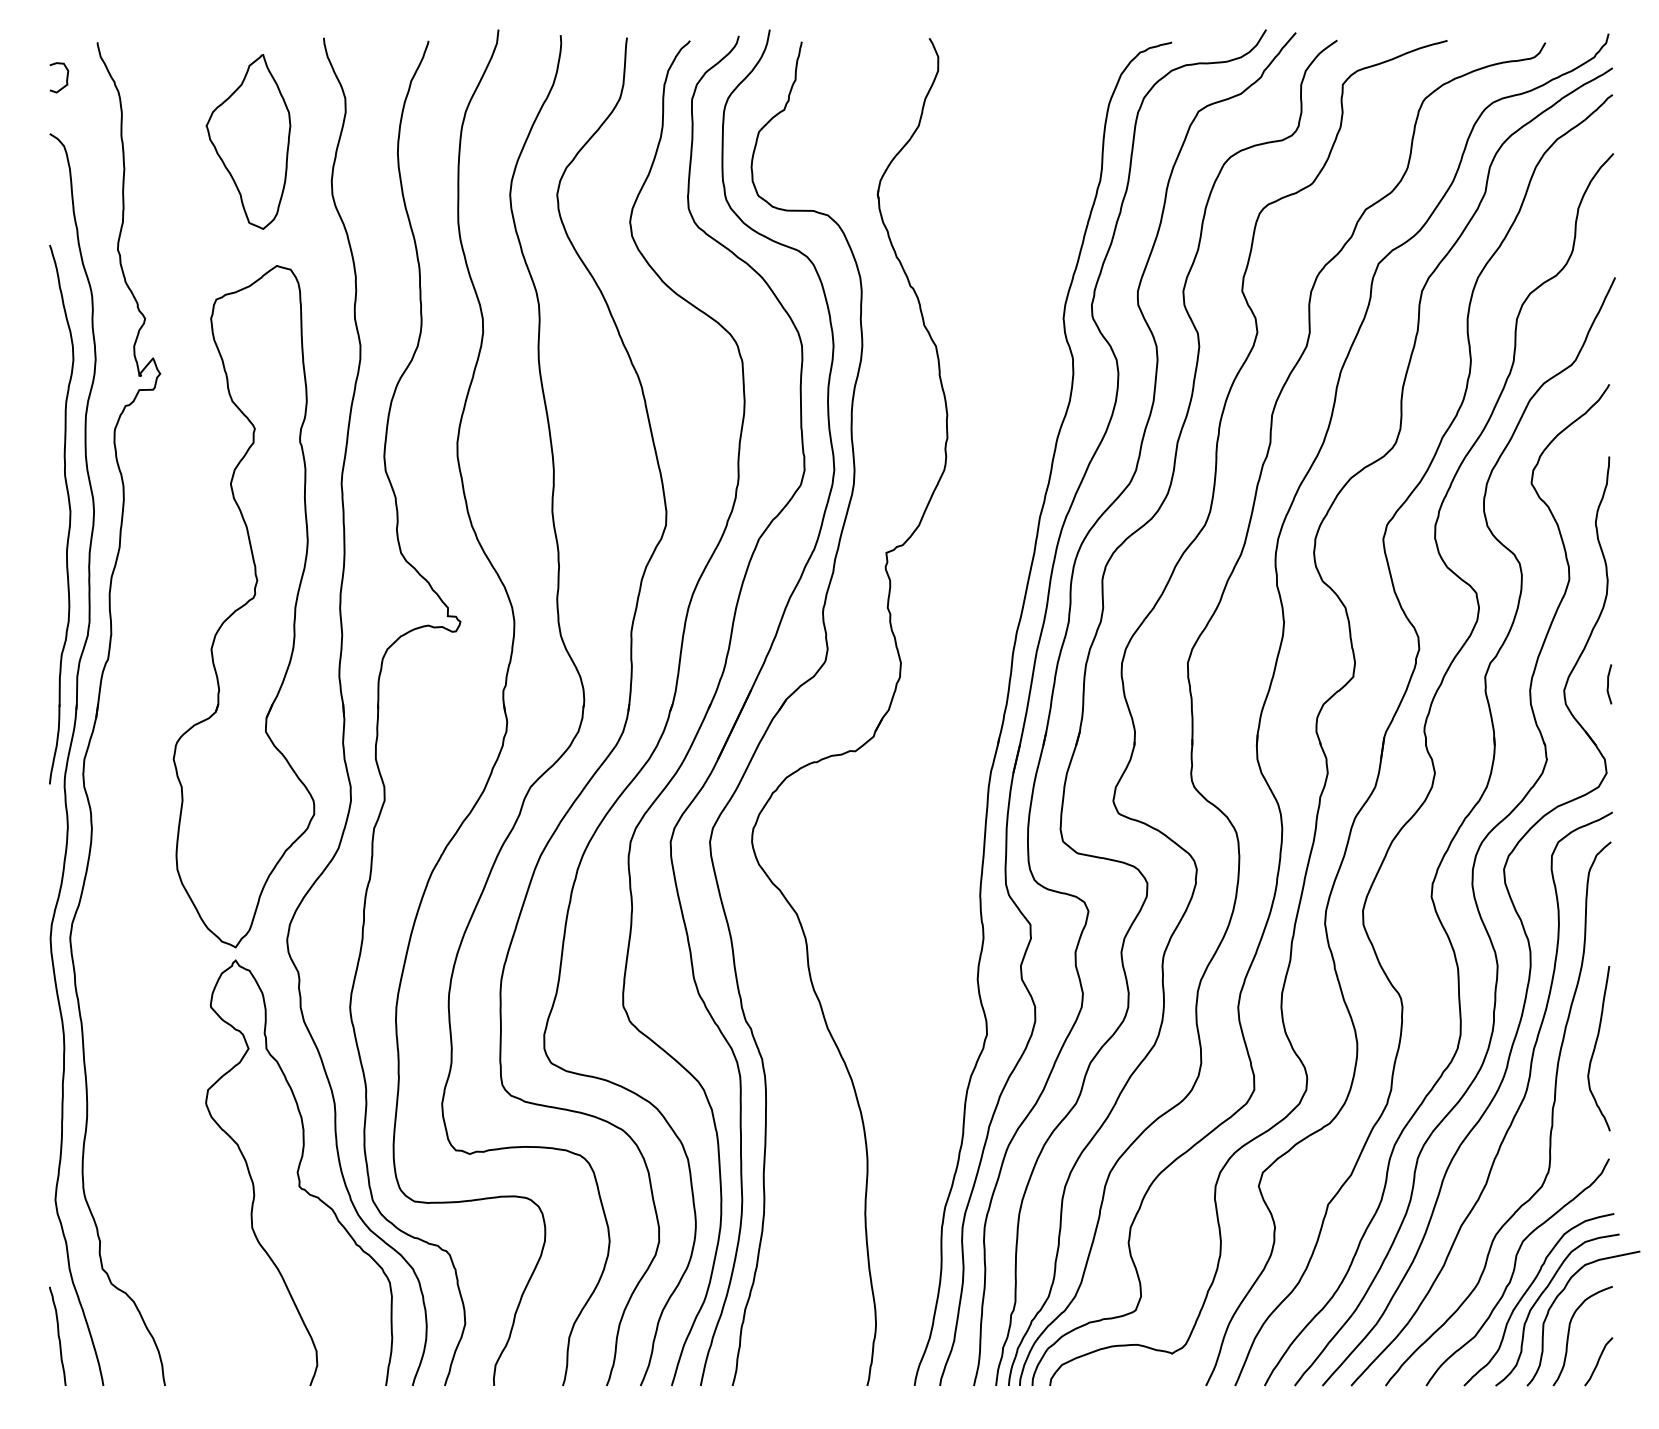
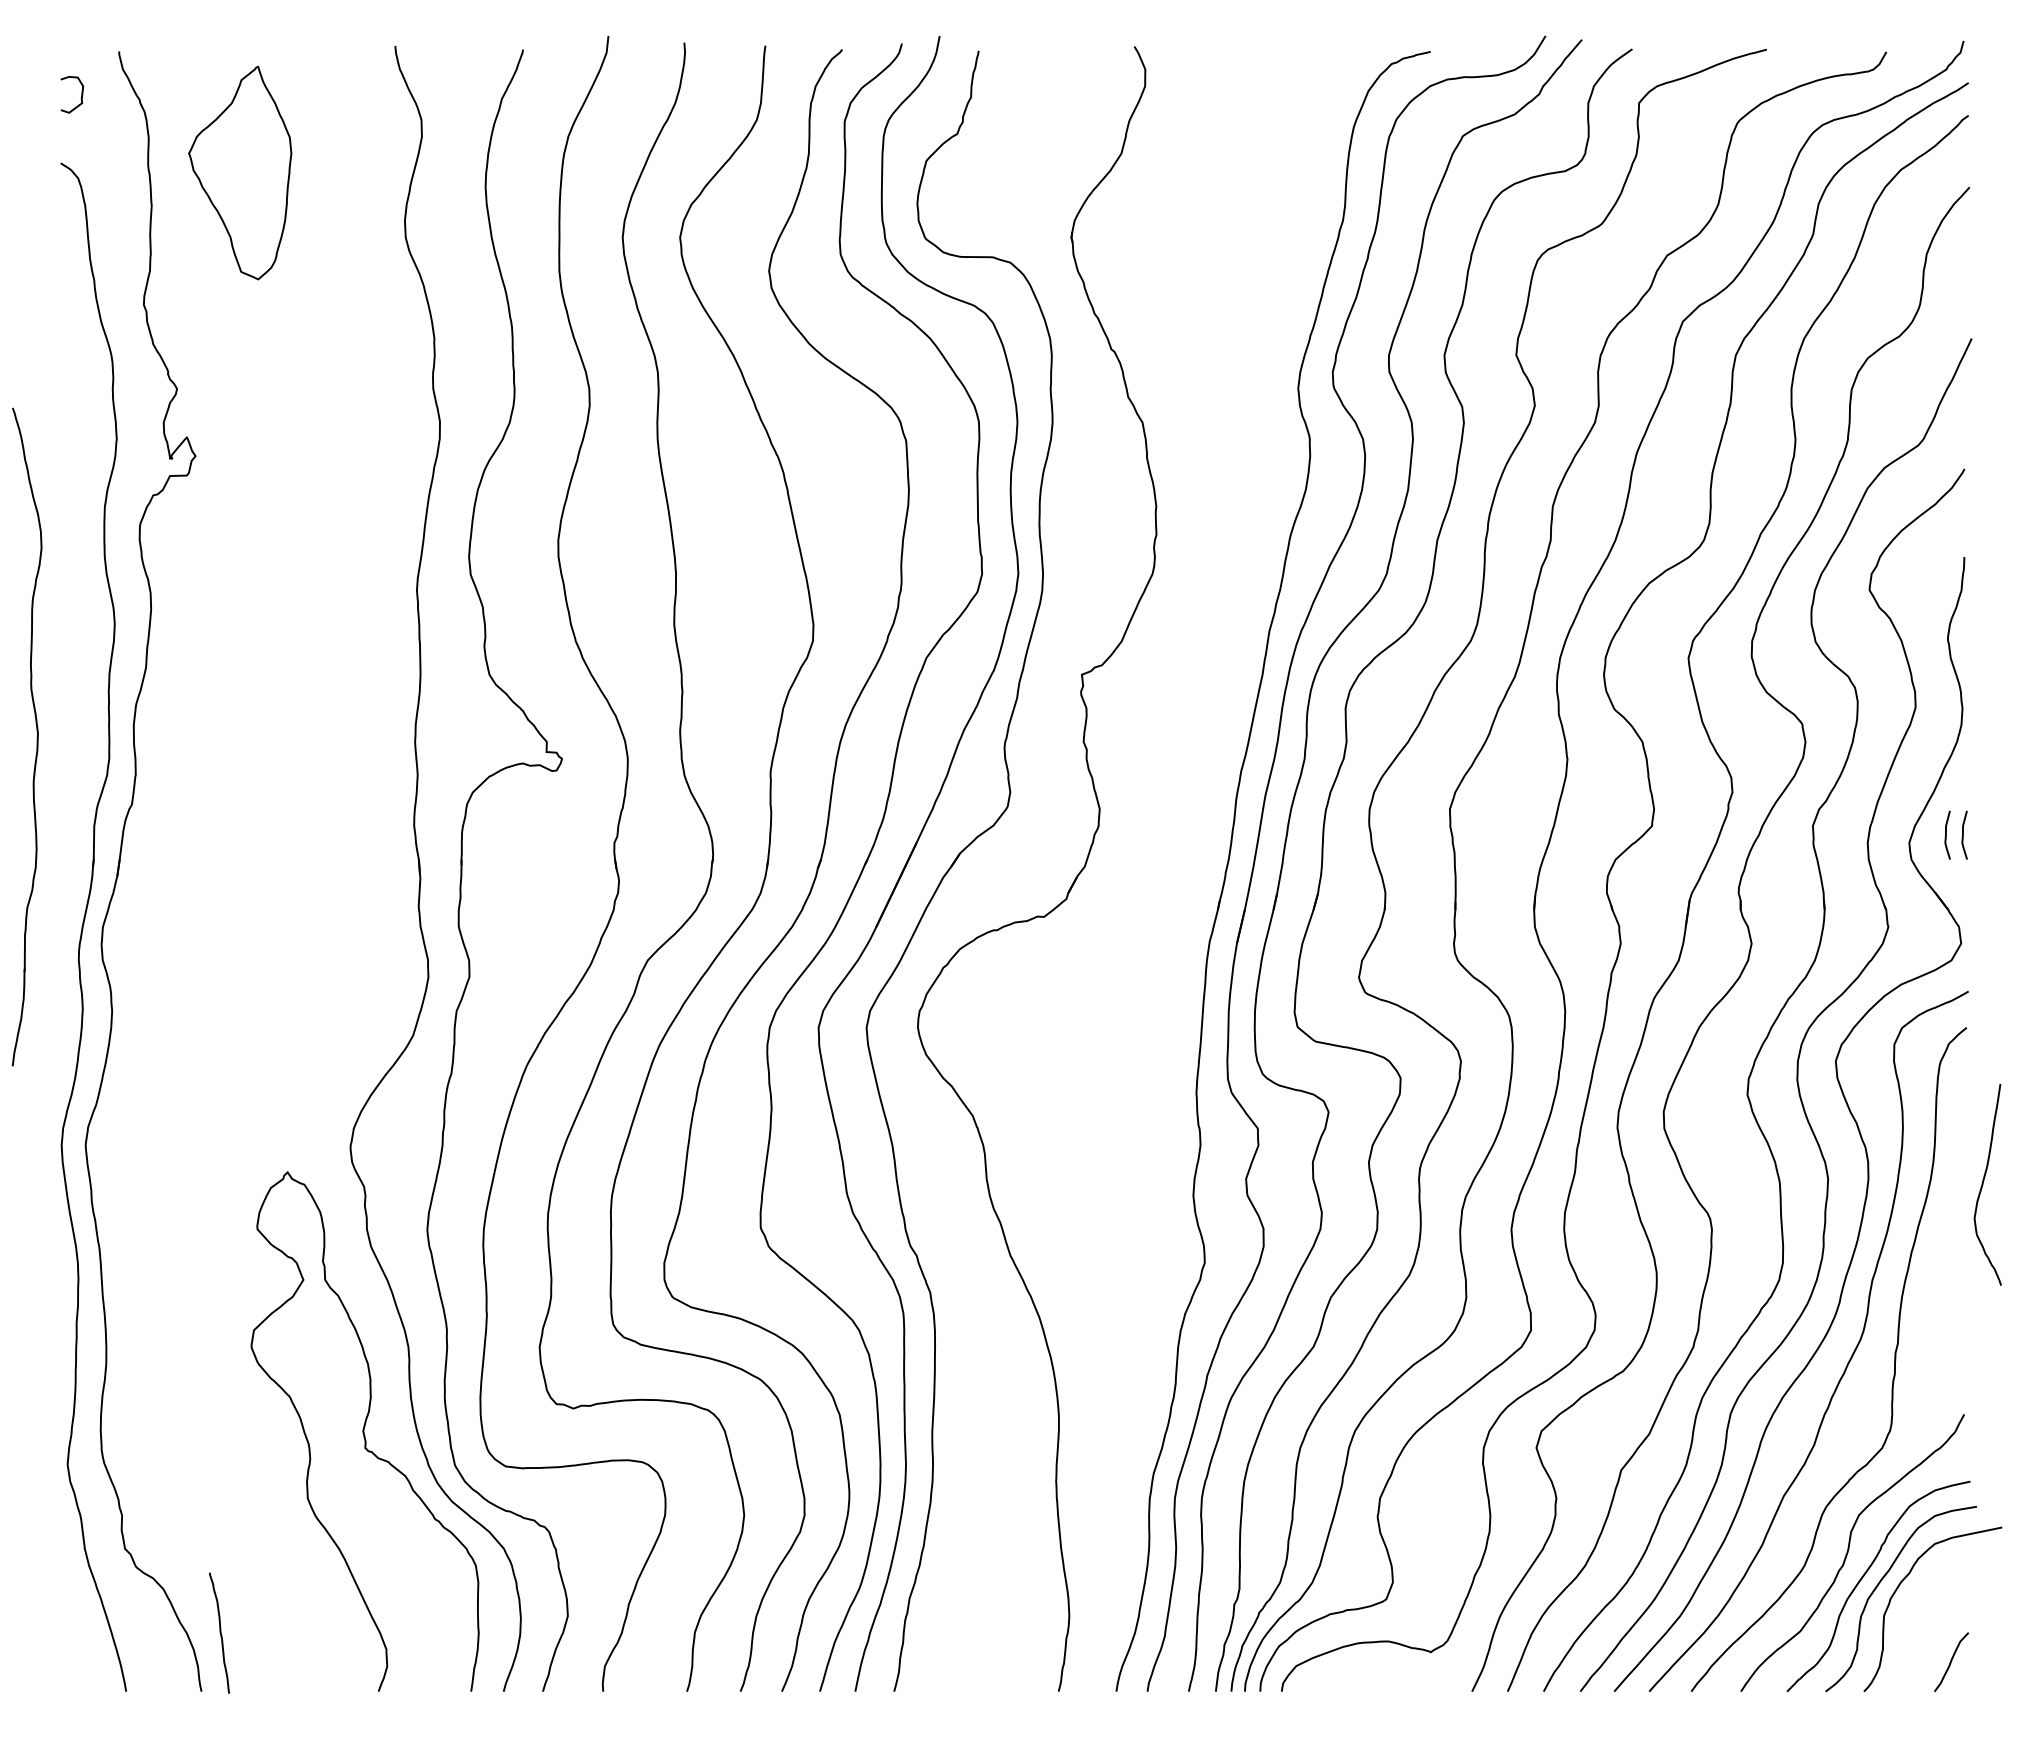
part: (248, 142) -> (240, 173), moved
part: (69, 515) -> (36, 737), moved
part: (243, 606) -> (297, 740), removed
curve: (1594, 683) -> (1946, 834), added
curve: (1595, 1048) -> (1983, 1184), moved
curve: (57, 1335) -> (219, 1632), moved
curve: (1569, 1335) -> (1915, 1629), removed

